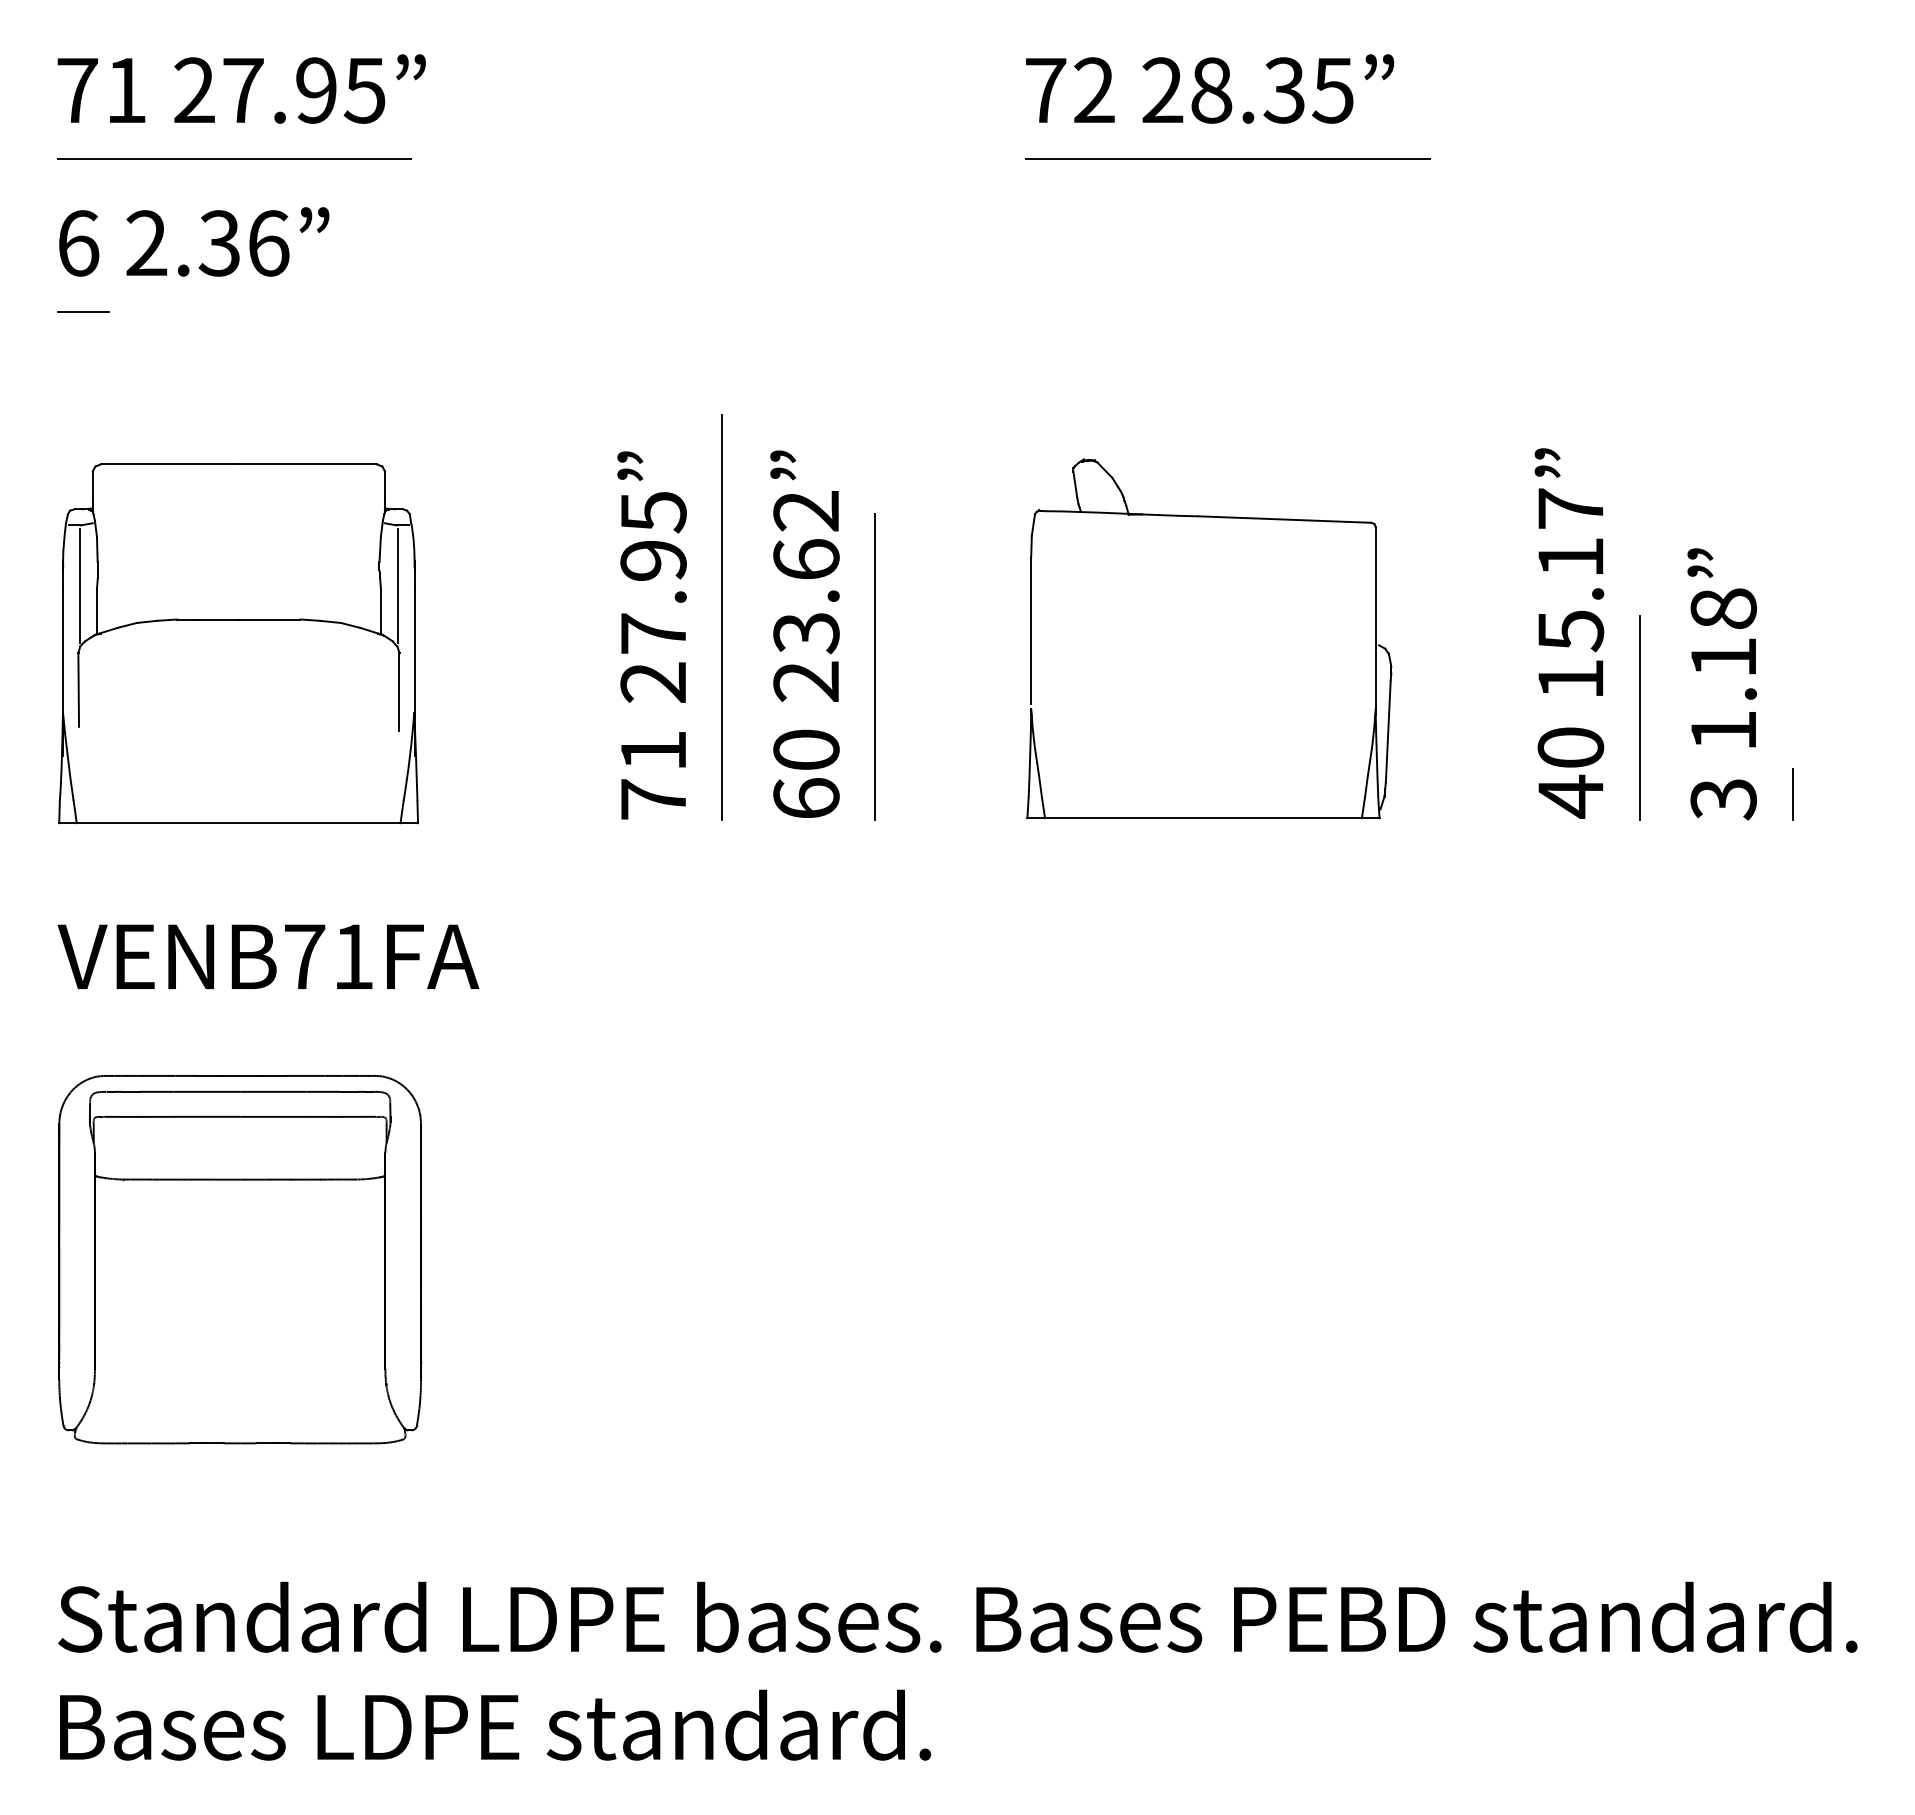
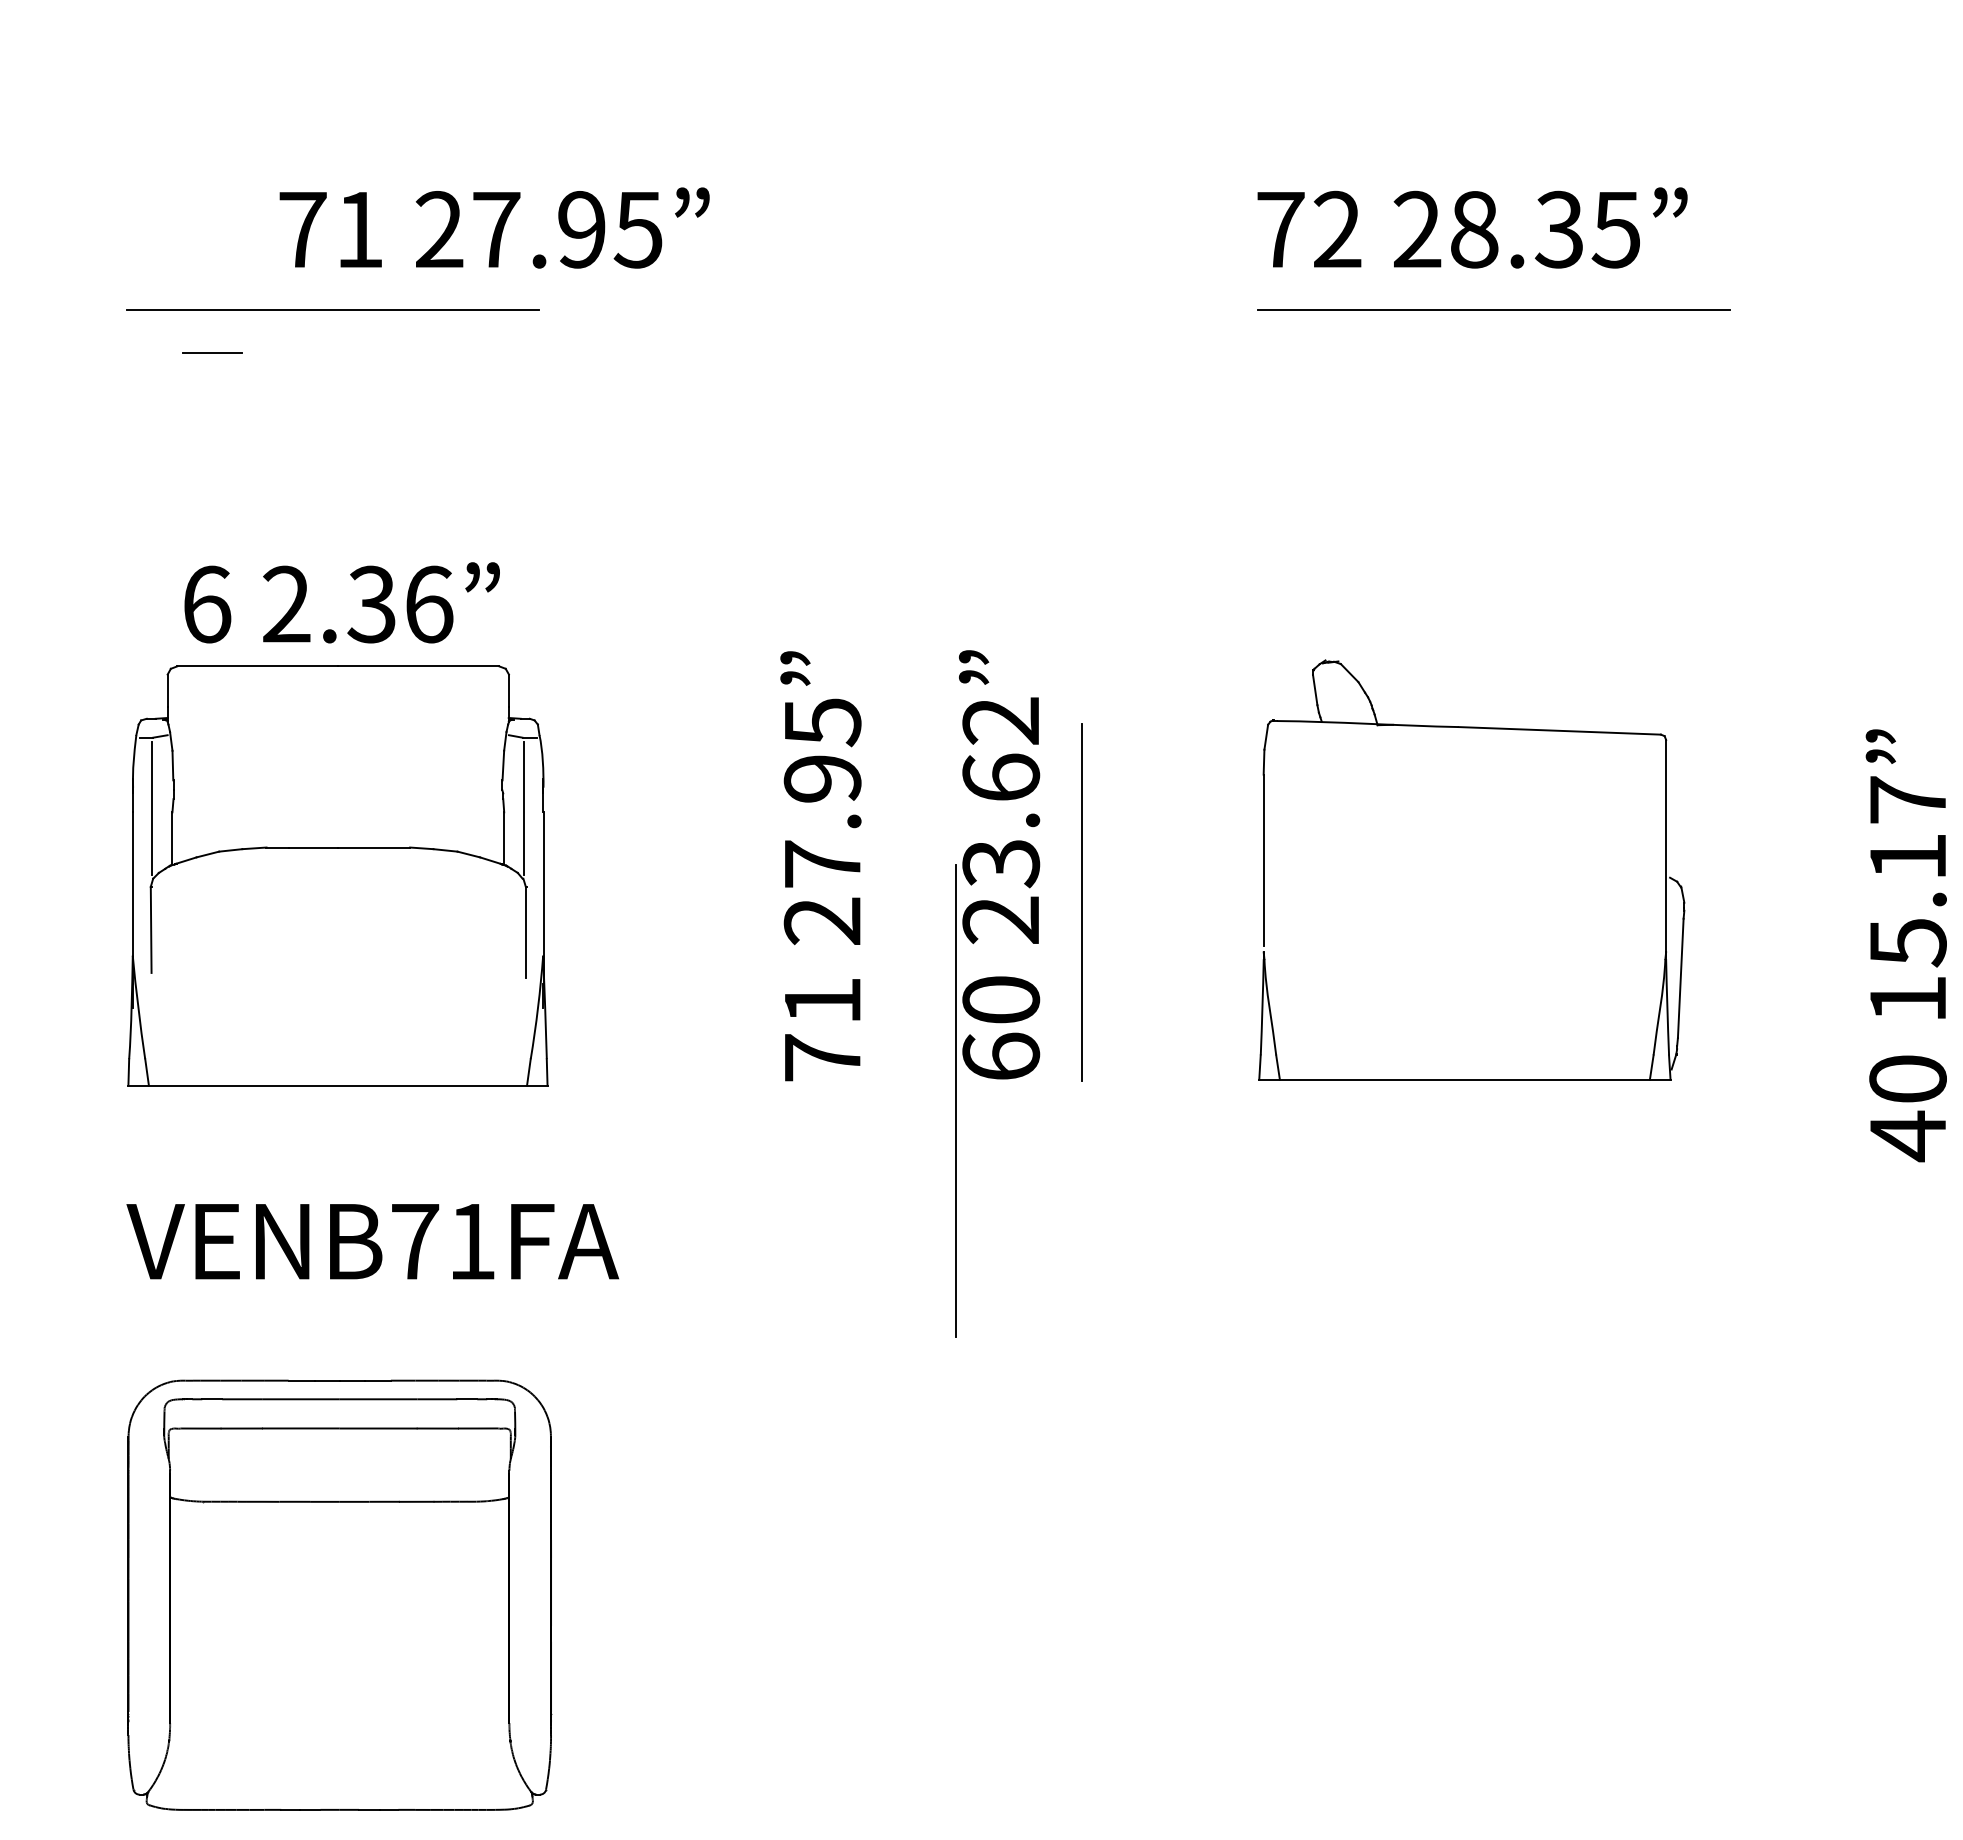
text: (241, 88) -> (494, 227), moved
text: (194, 241) -> (342, 602), moved
line: (83, 311) -> (212, 352), moved
line: (721, 617) -> (954, 1101), moved
text: (1569, 633) -> (1906, 945), moved

